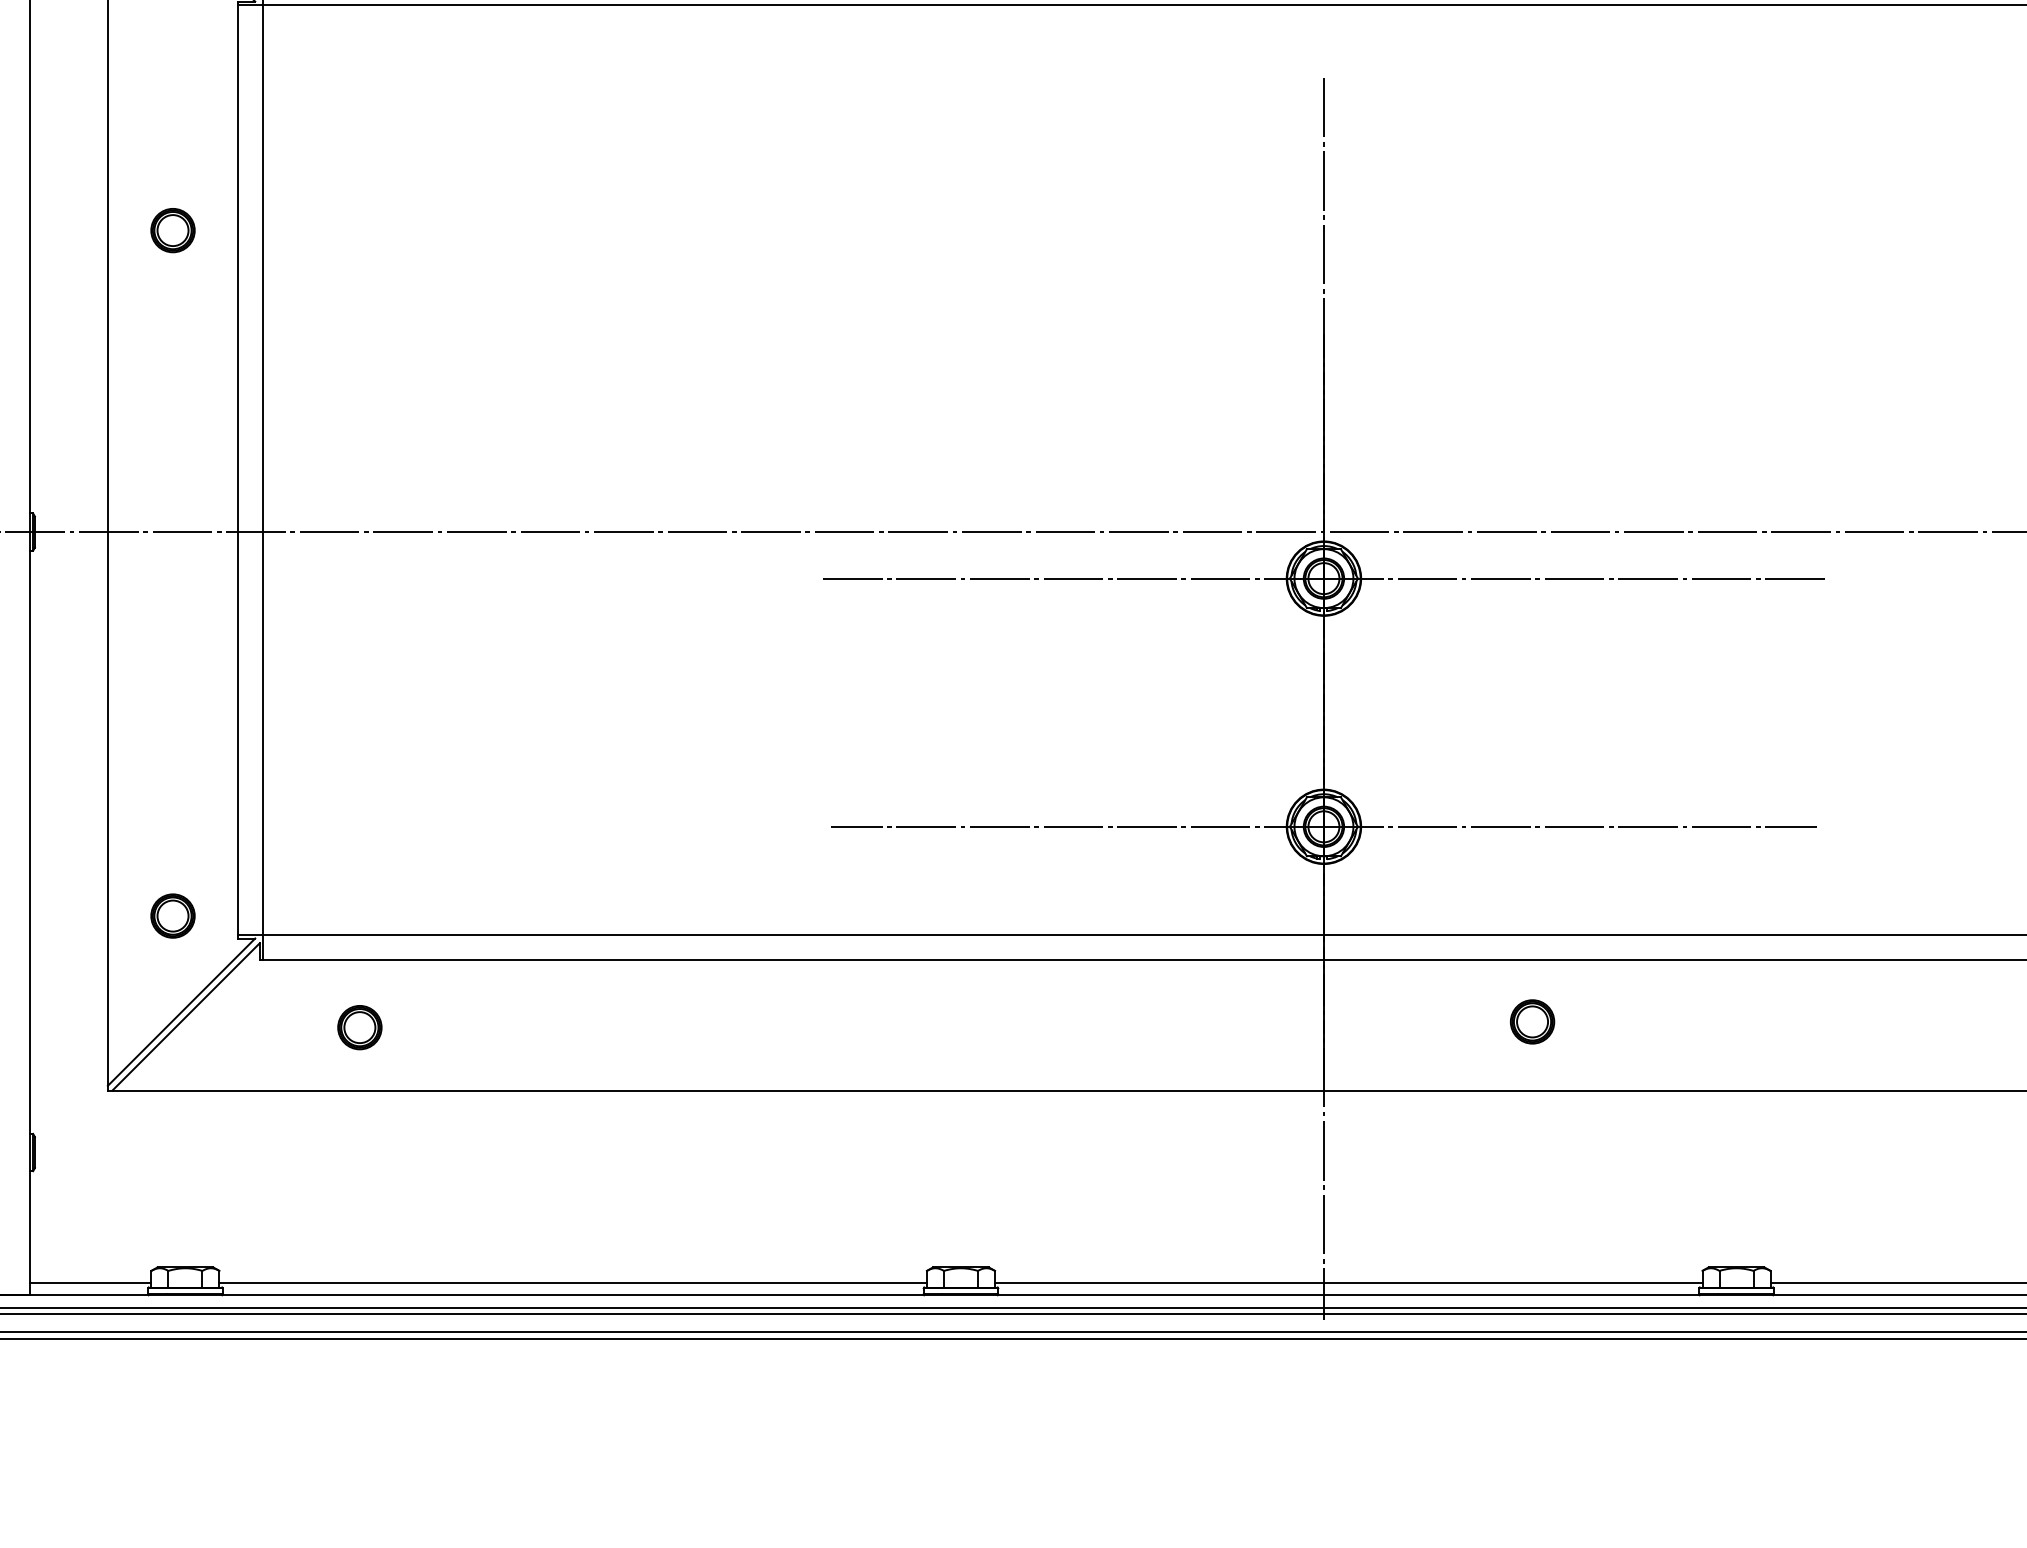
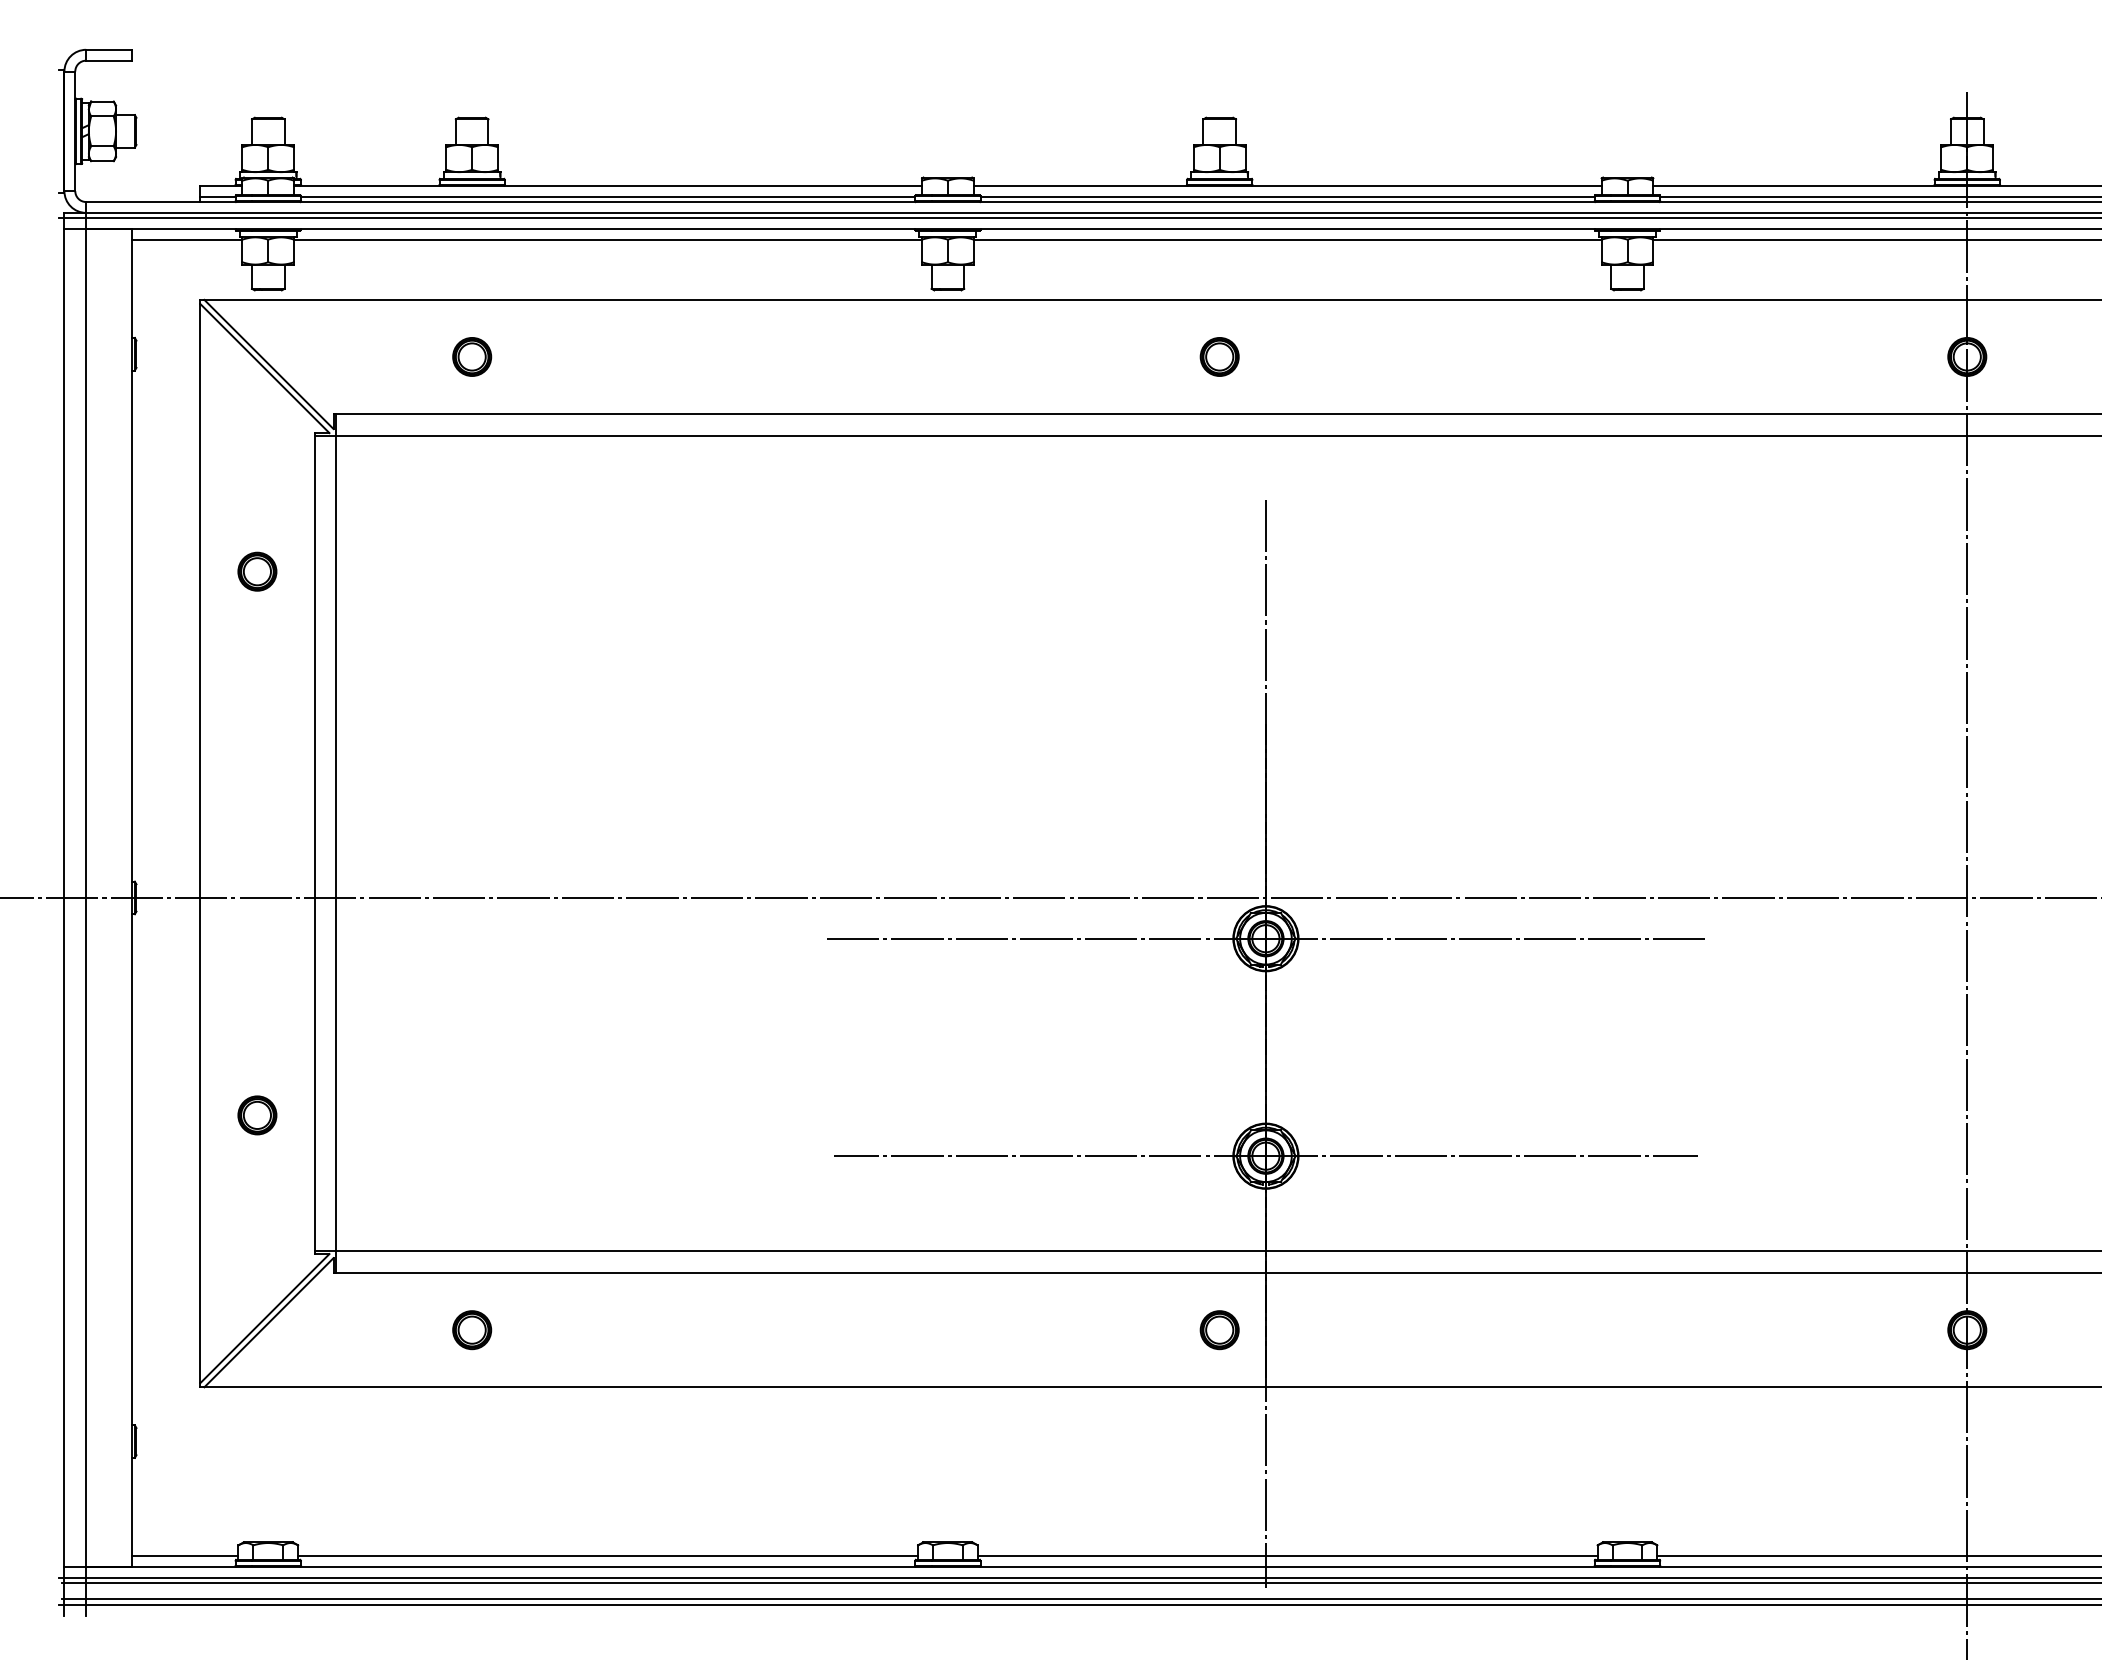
part: (173, 230) -> (257, 571), moved
part: (173, 916) -> (257, 1115), moved
part: (1532, 1022) -> (1219, 1330), moved
part: (360, 1028) -> (472, 1330), moved

